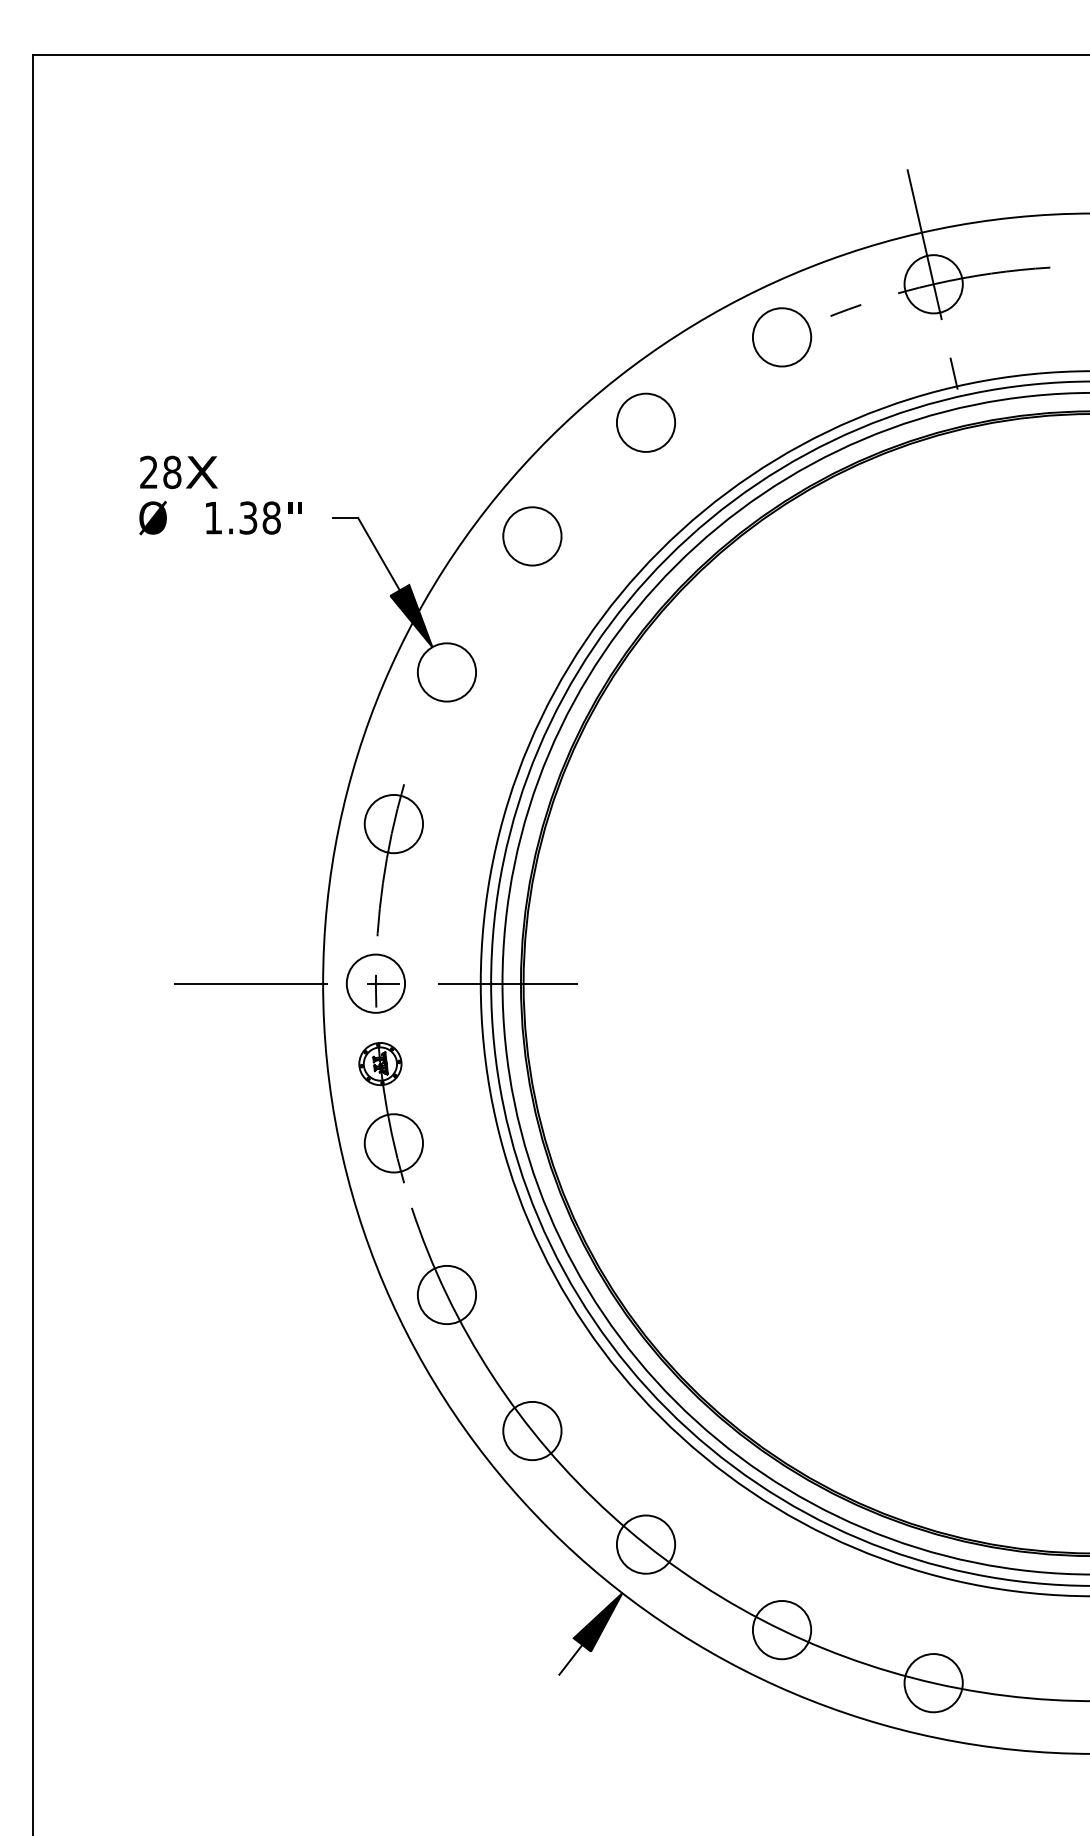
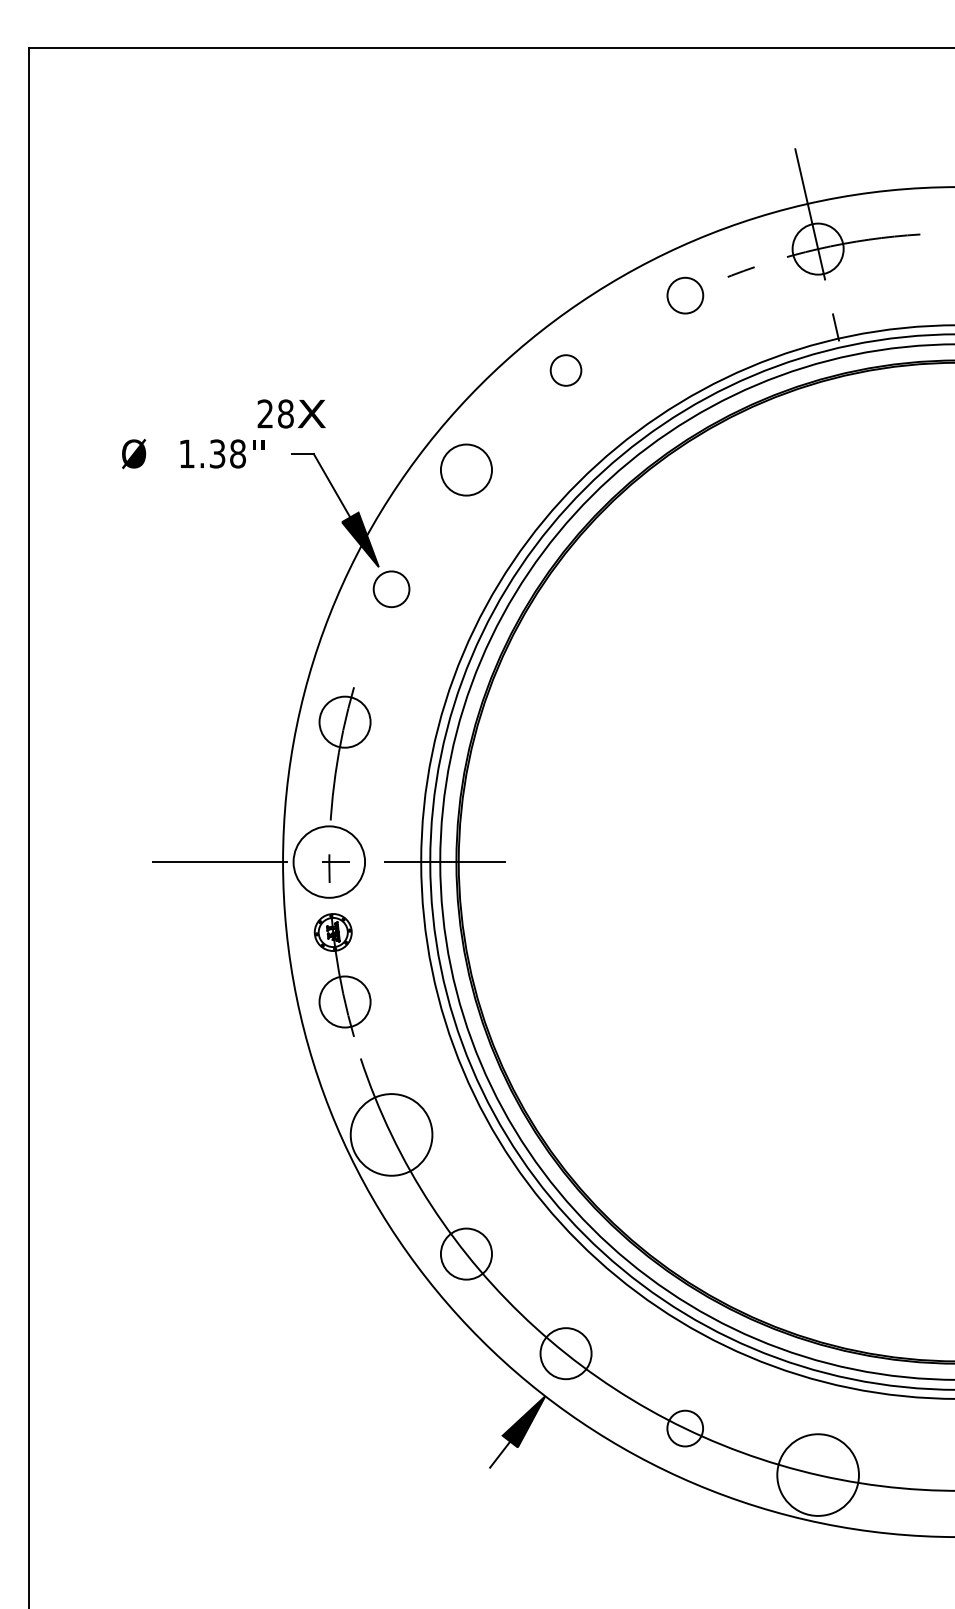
circle: (782, 337) -> (685, 295), size x0.7
circle: (645, 422) -> (565, 370), size x0.6
text: (178, 472) -> (291, 414), moved
circle: (446, 672) -> (391, 589), size x0.7
circle: (375, 983) -> (328, 861), size x1.4
circle: (446, 1294) -> (391, 1134), size x1.6
circle: (781, 1629) -> (684, 1428), size x0.7
circle: (933, 1683) -> (817, 1475), size x1.6

